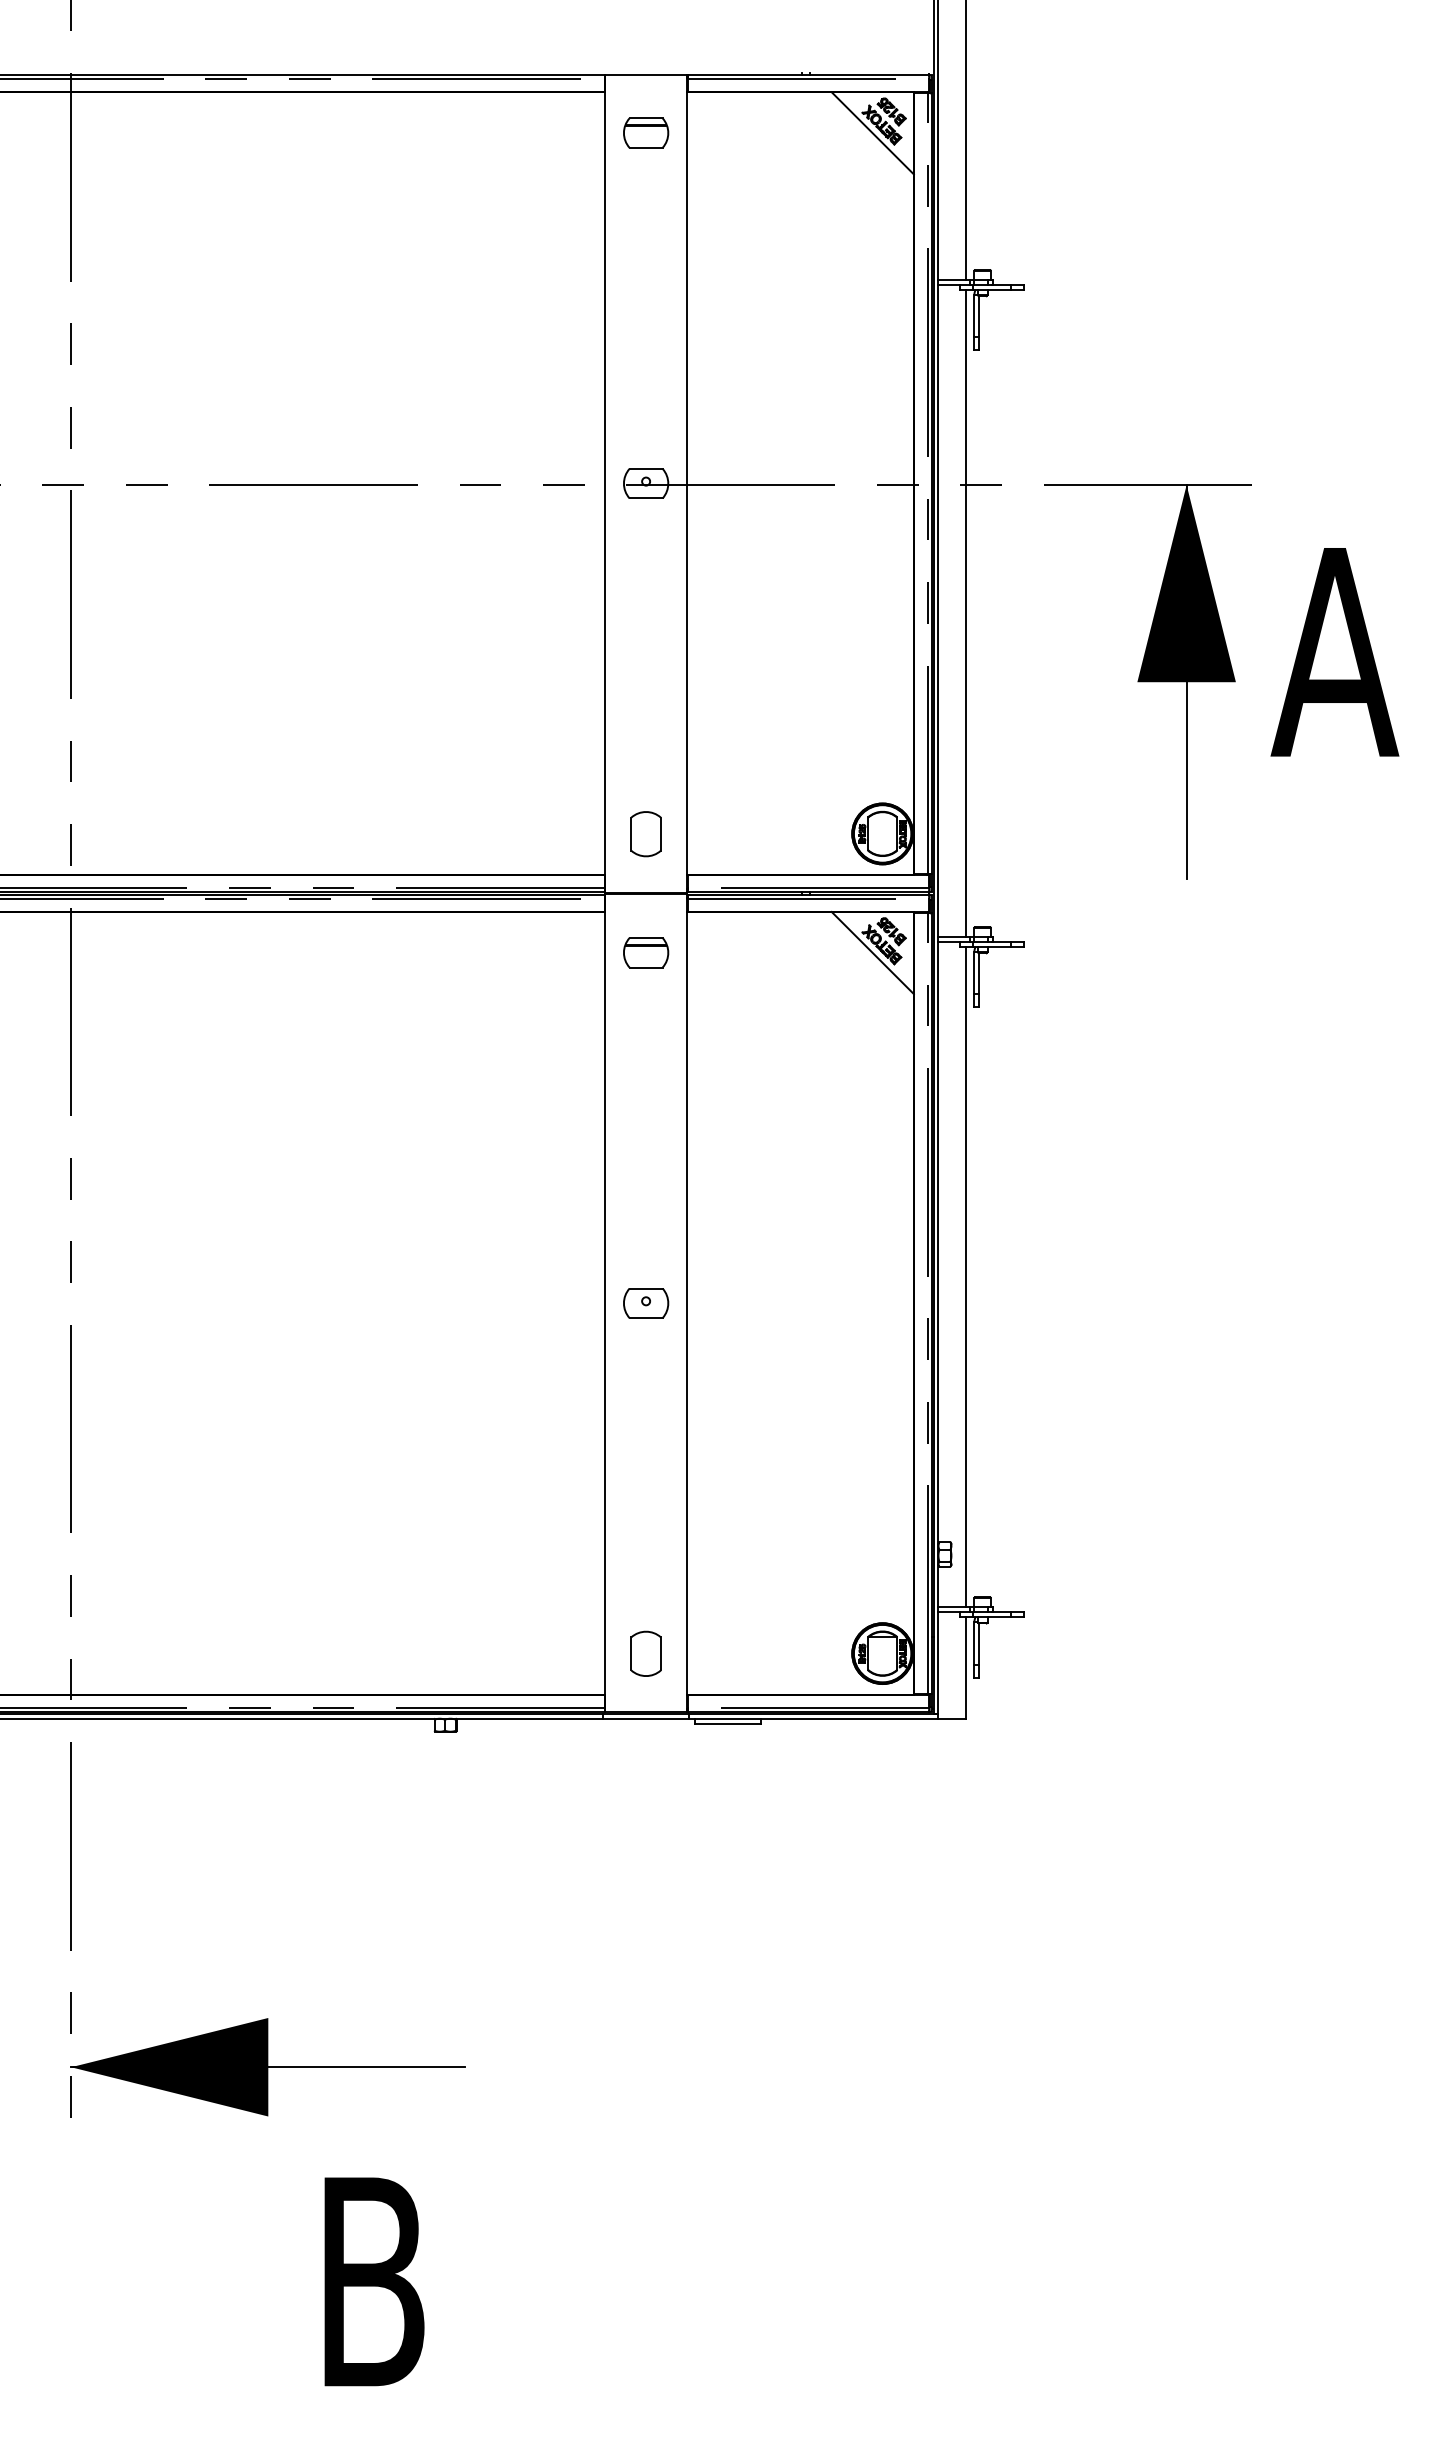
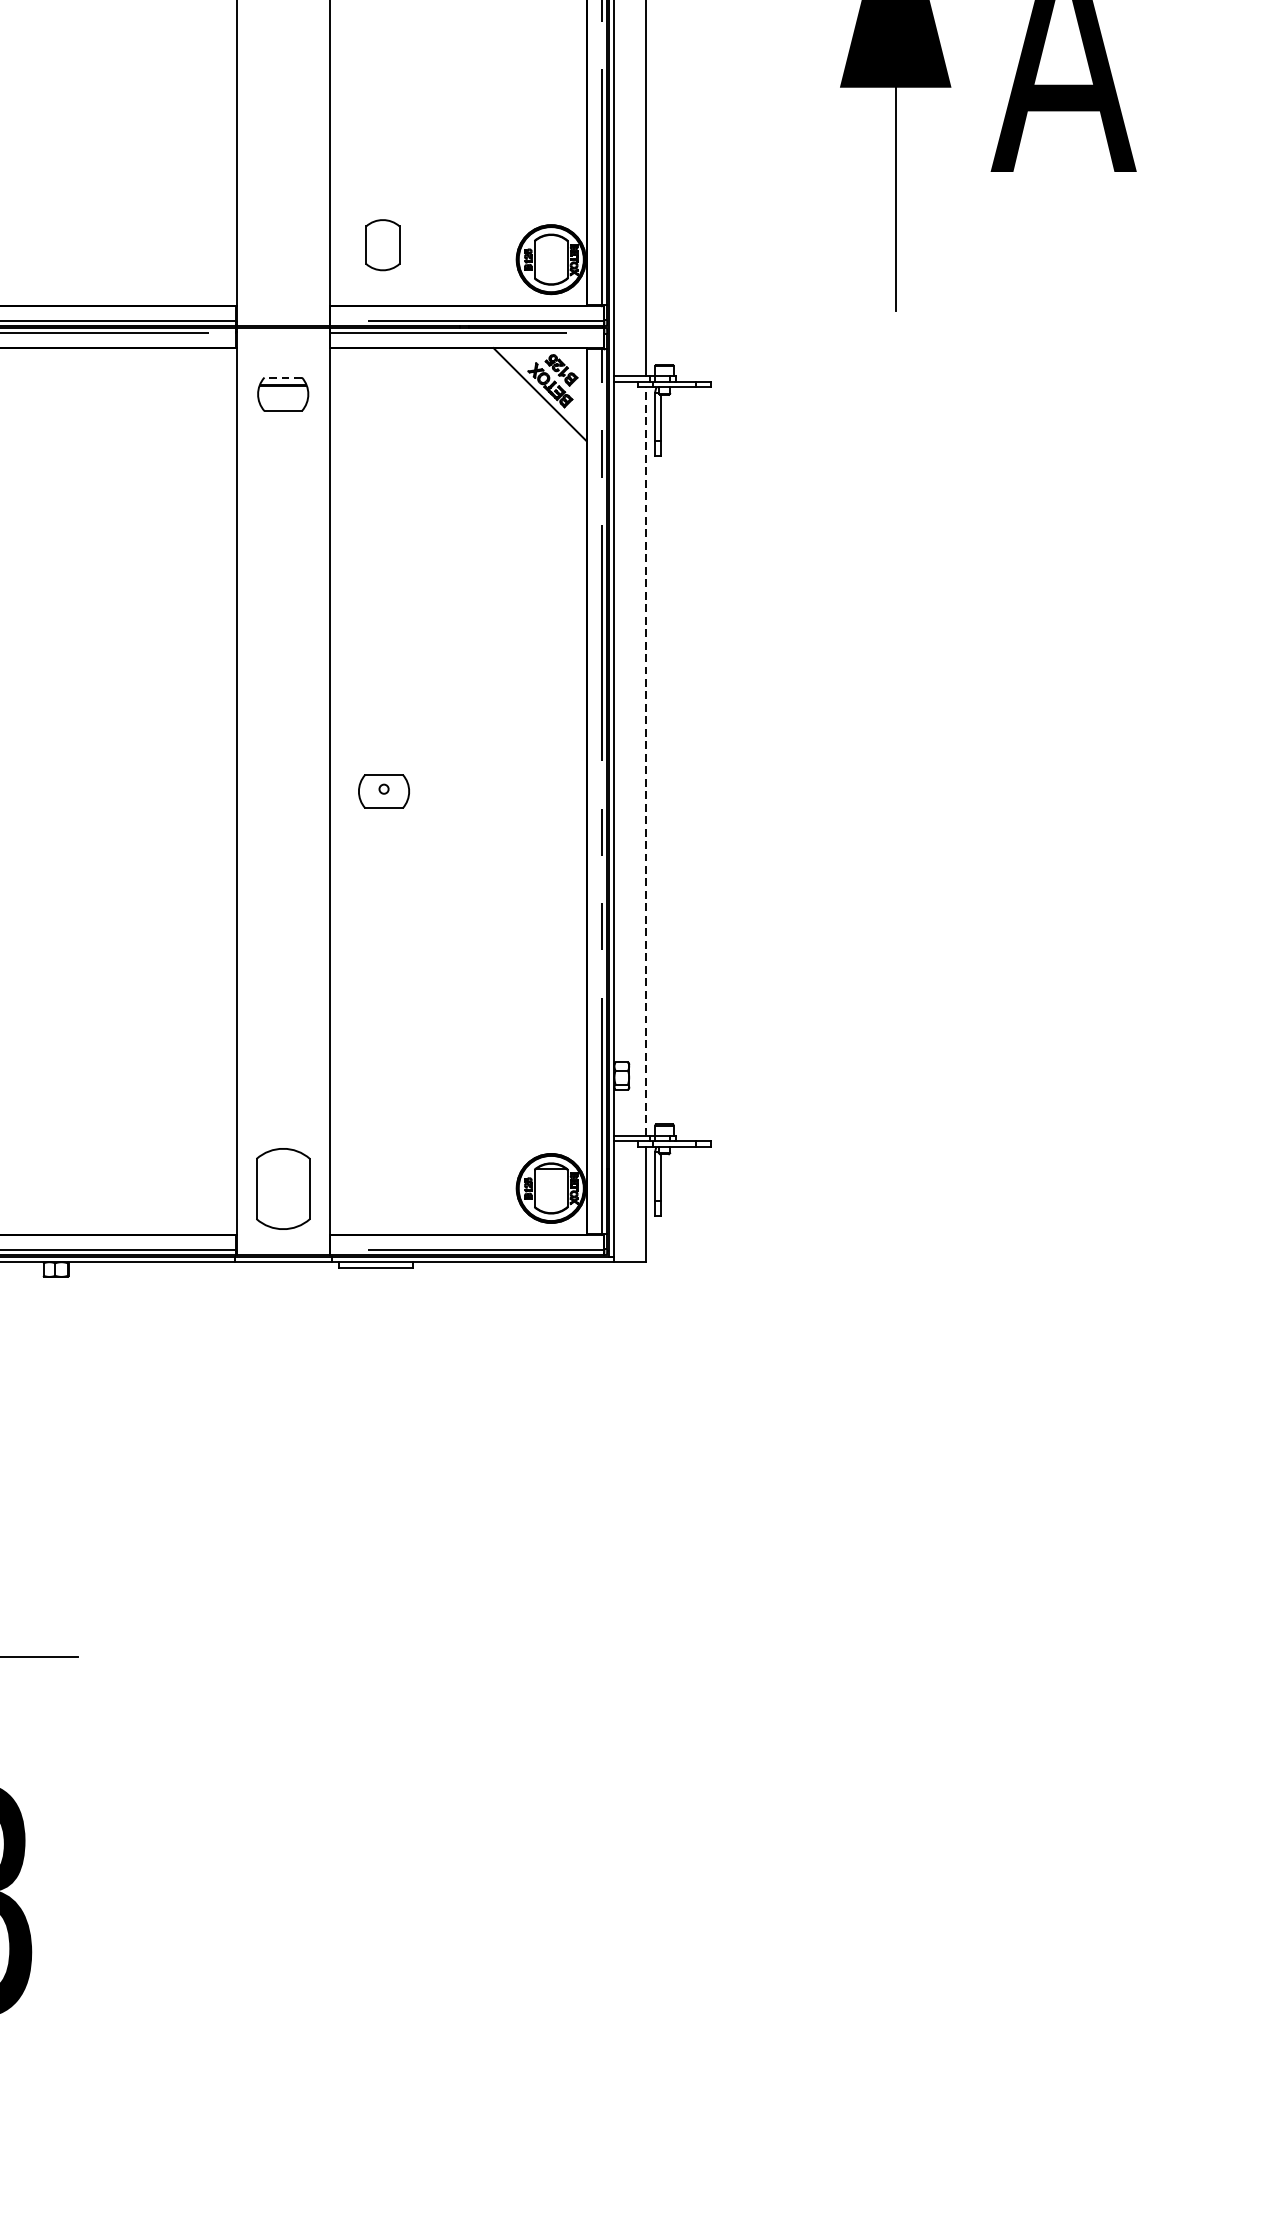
part: (645, 834) -> (382, 245), moved
line: (646, 938) -> (283, 378), solid -> dashed
line: (966, 1276) -> (646, 761), solid -> dashed
part: (646, 1303) -> (384, 791), moved
part: (645, 1653) -> (282, 1188), size x1.6

